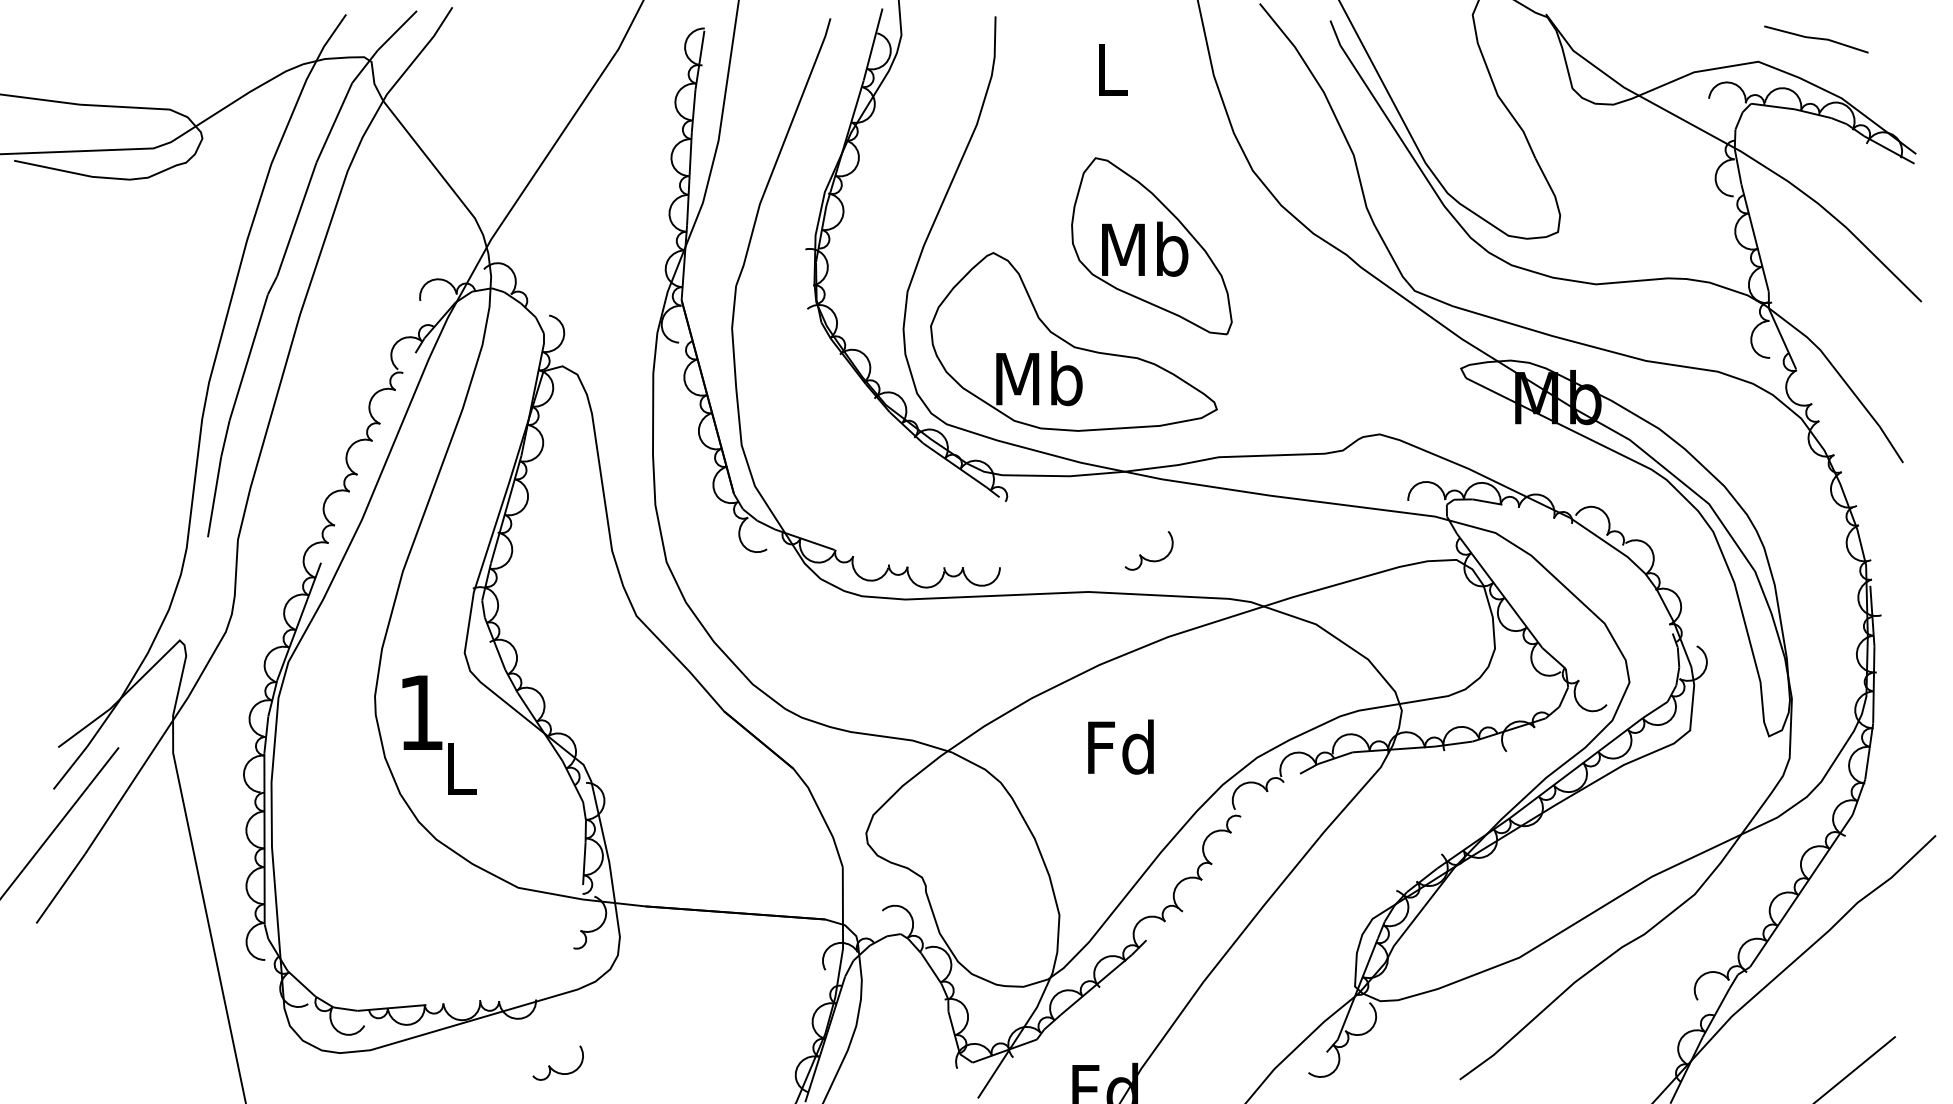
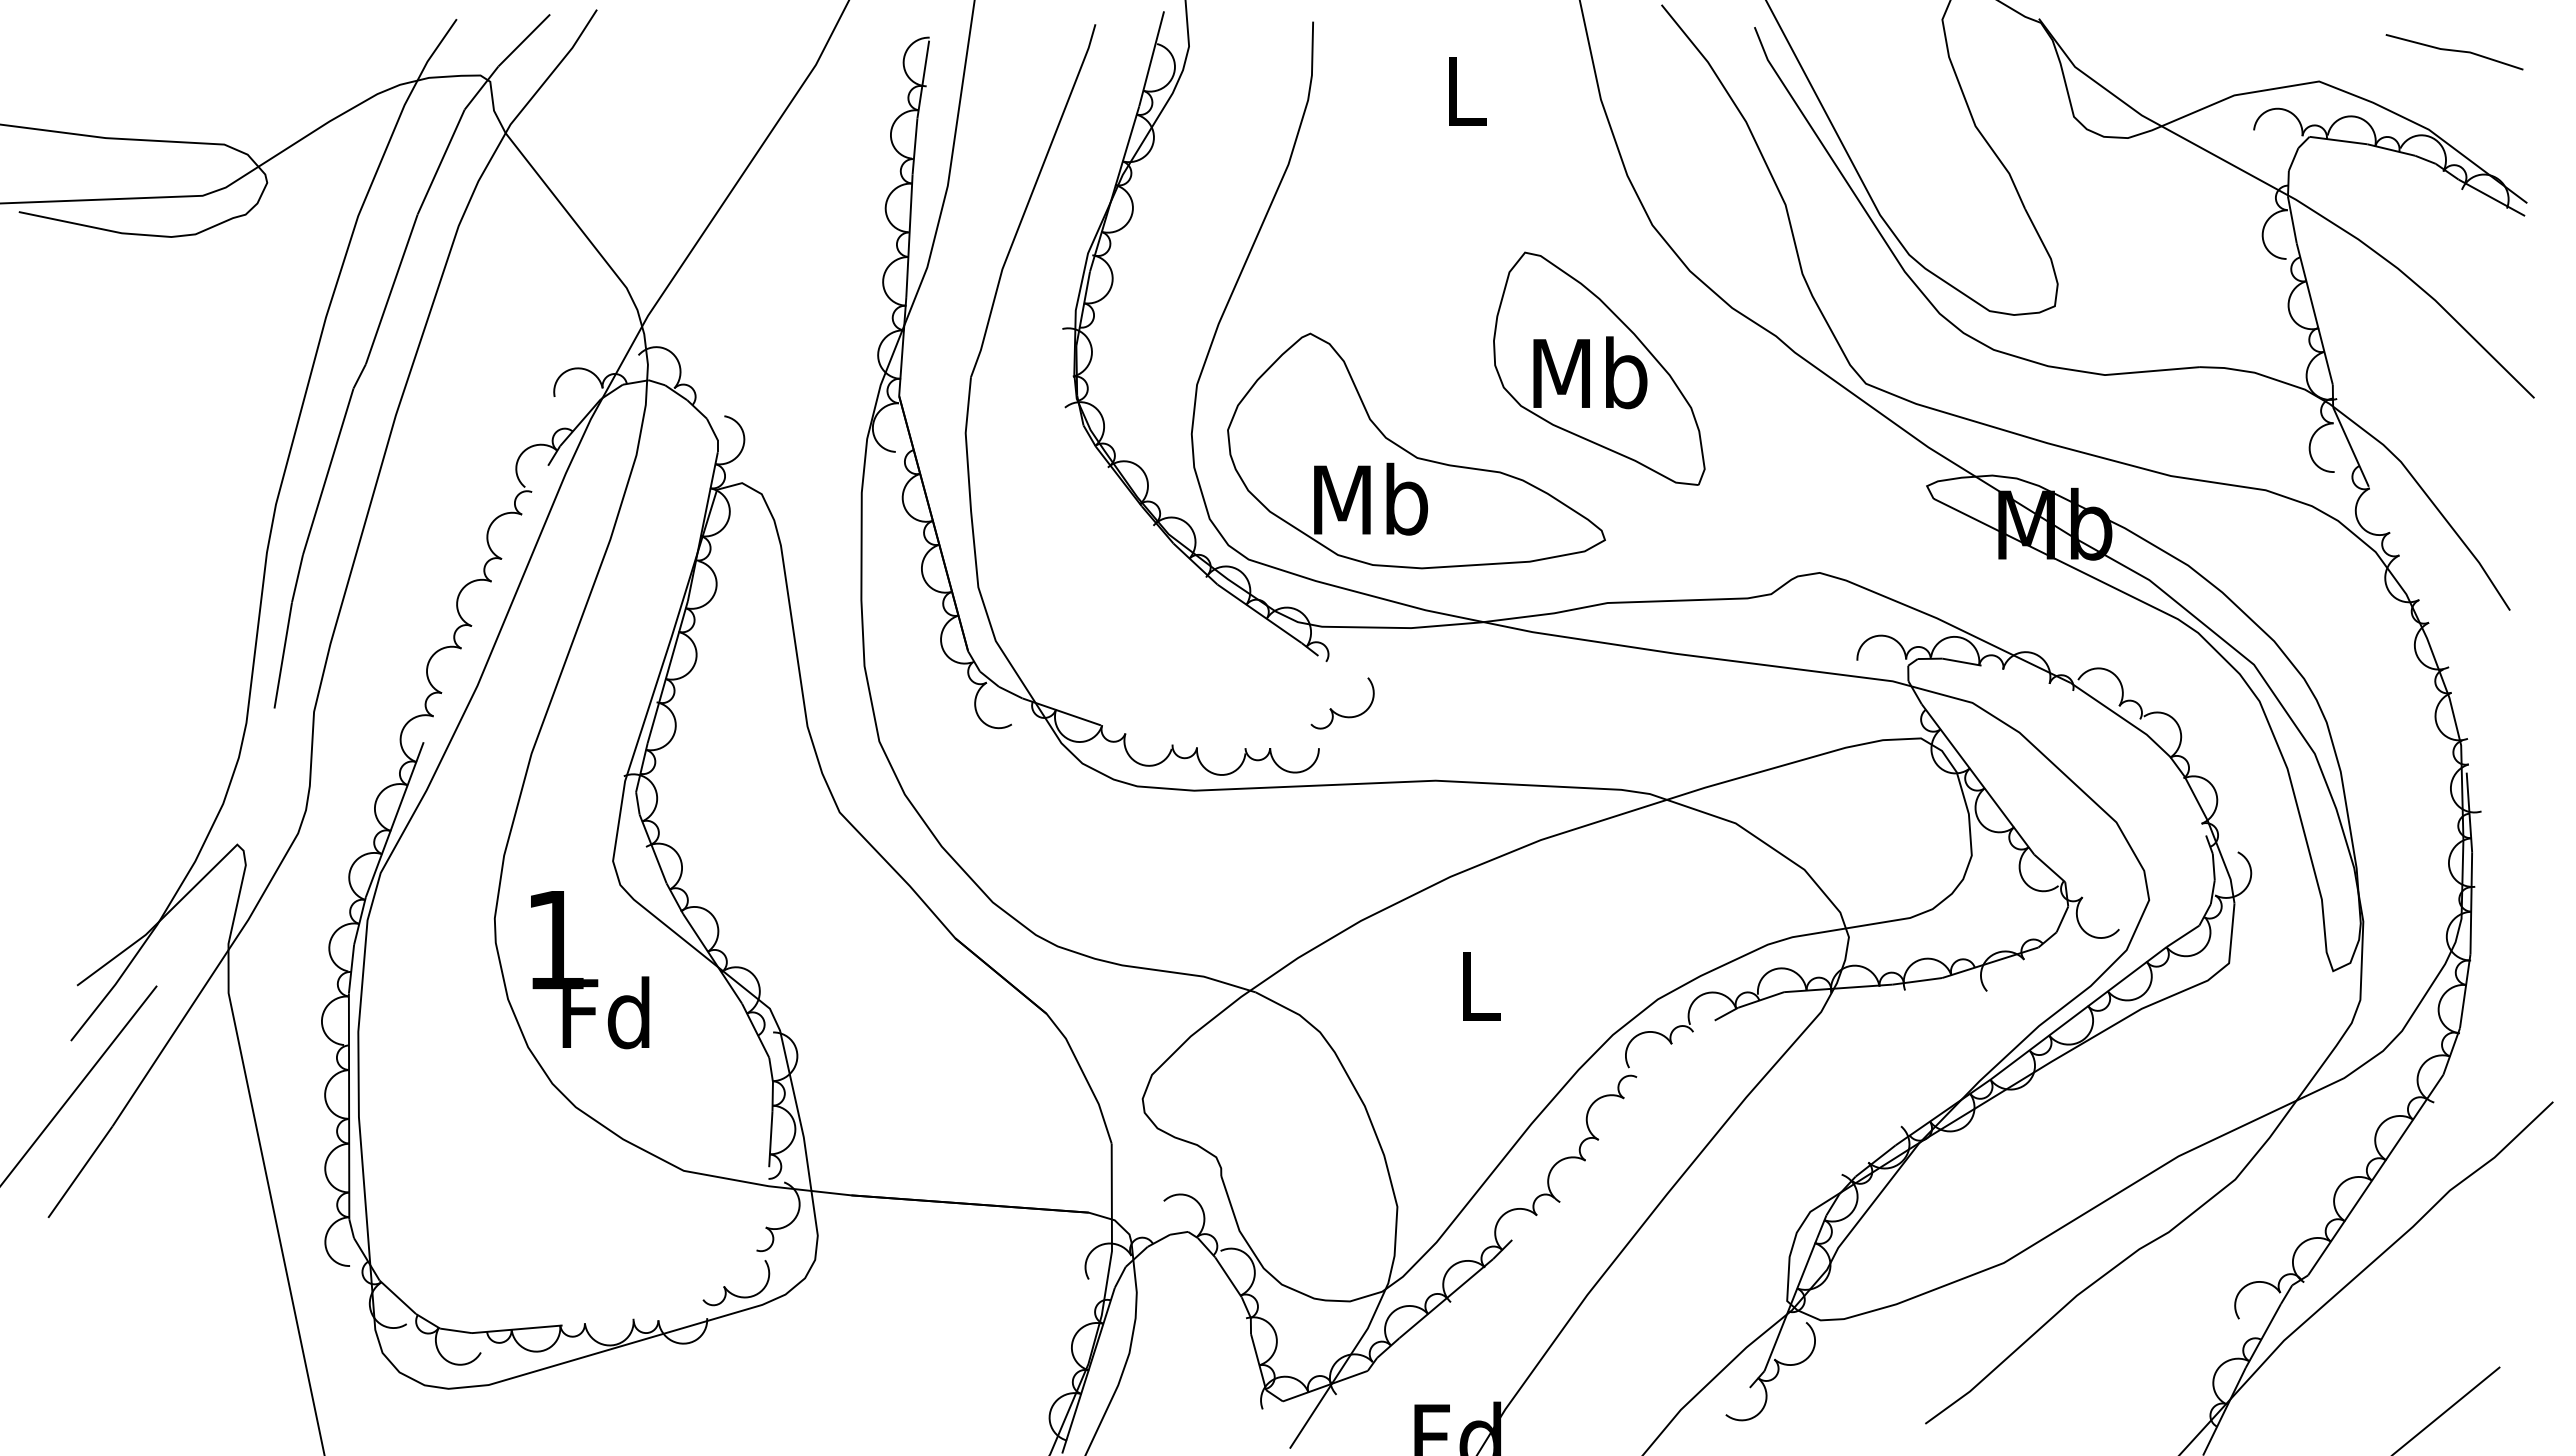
line: (1816, 39) -> (2454, 51), moved
part: (1152, 246) -> (1599, 368), moved
part: (1145, 558) -> (1338, 713), moved
text: (1120, 747) -> (1478, 985), Fd -> L
text: (458, 767) -> (605, 1012), L -> Fd
part: (553, 1069) -> (730, 1291), moved

